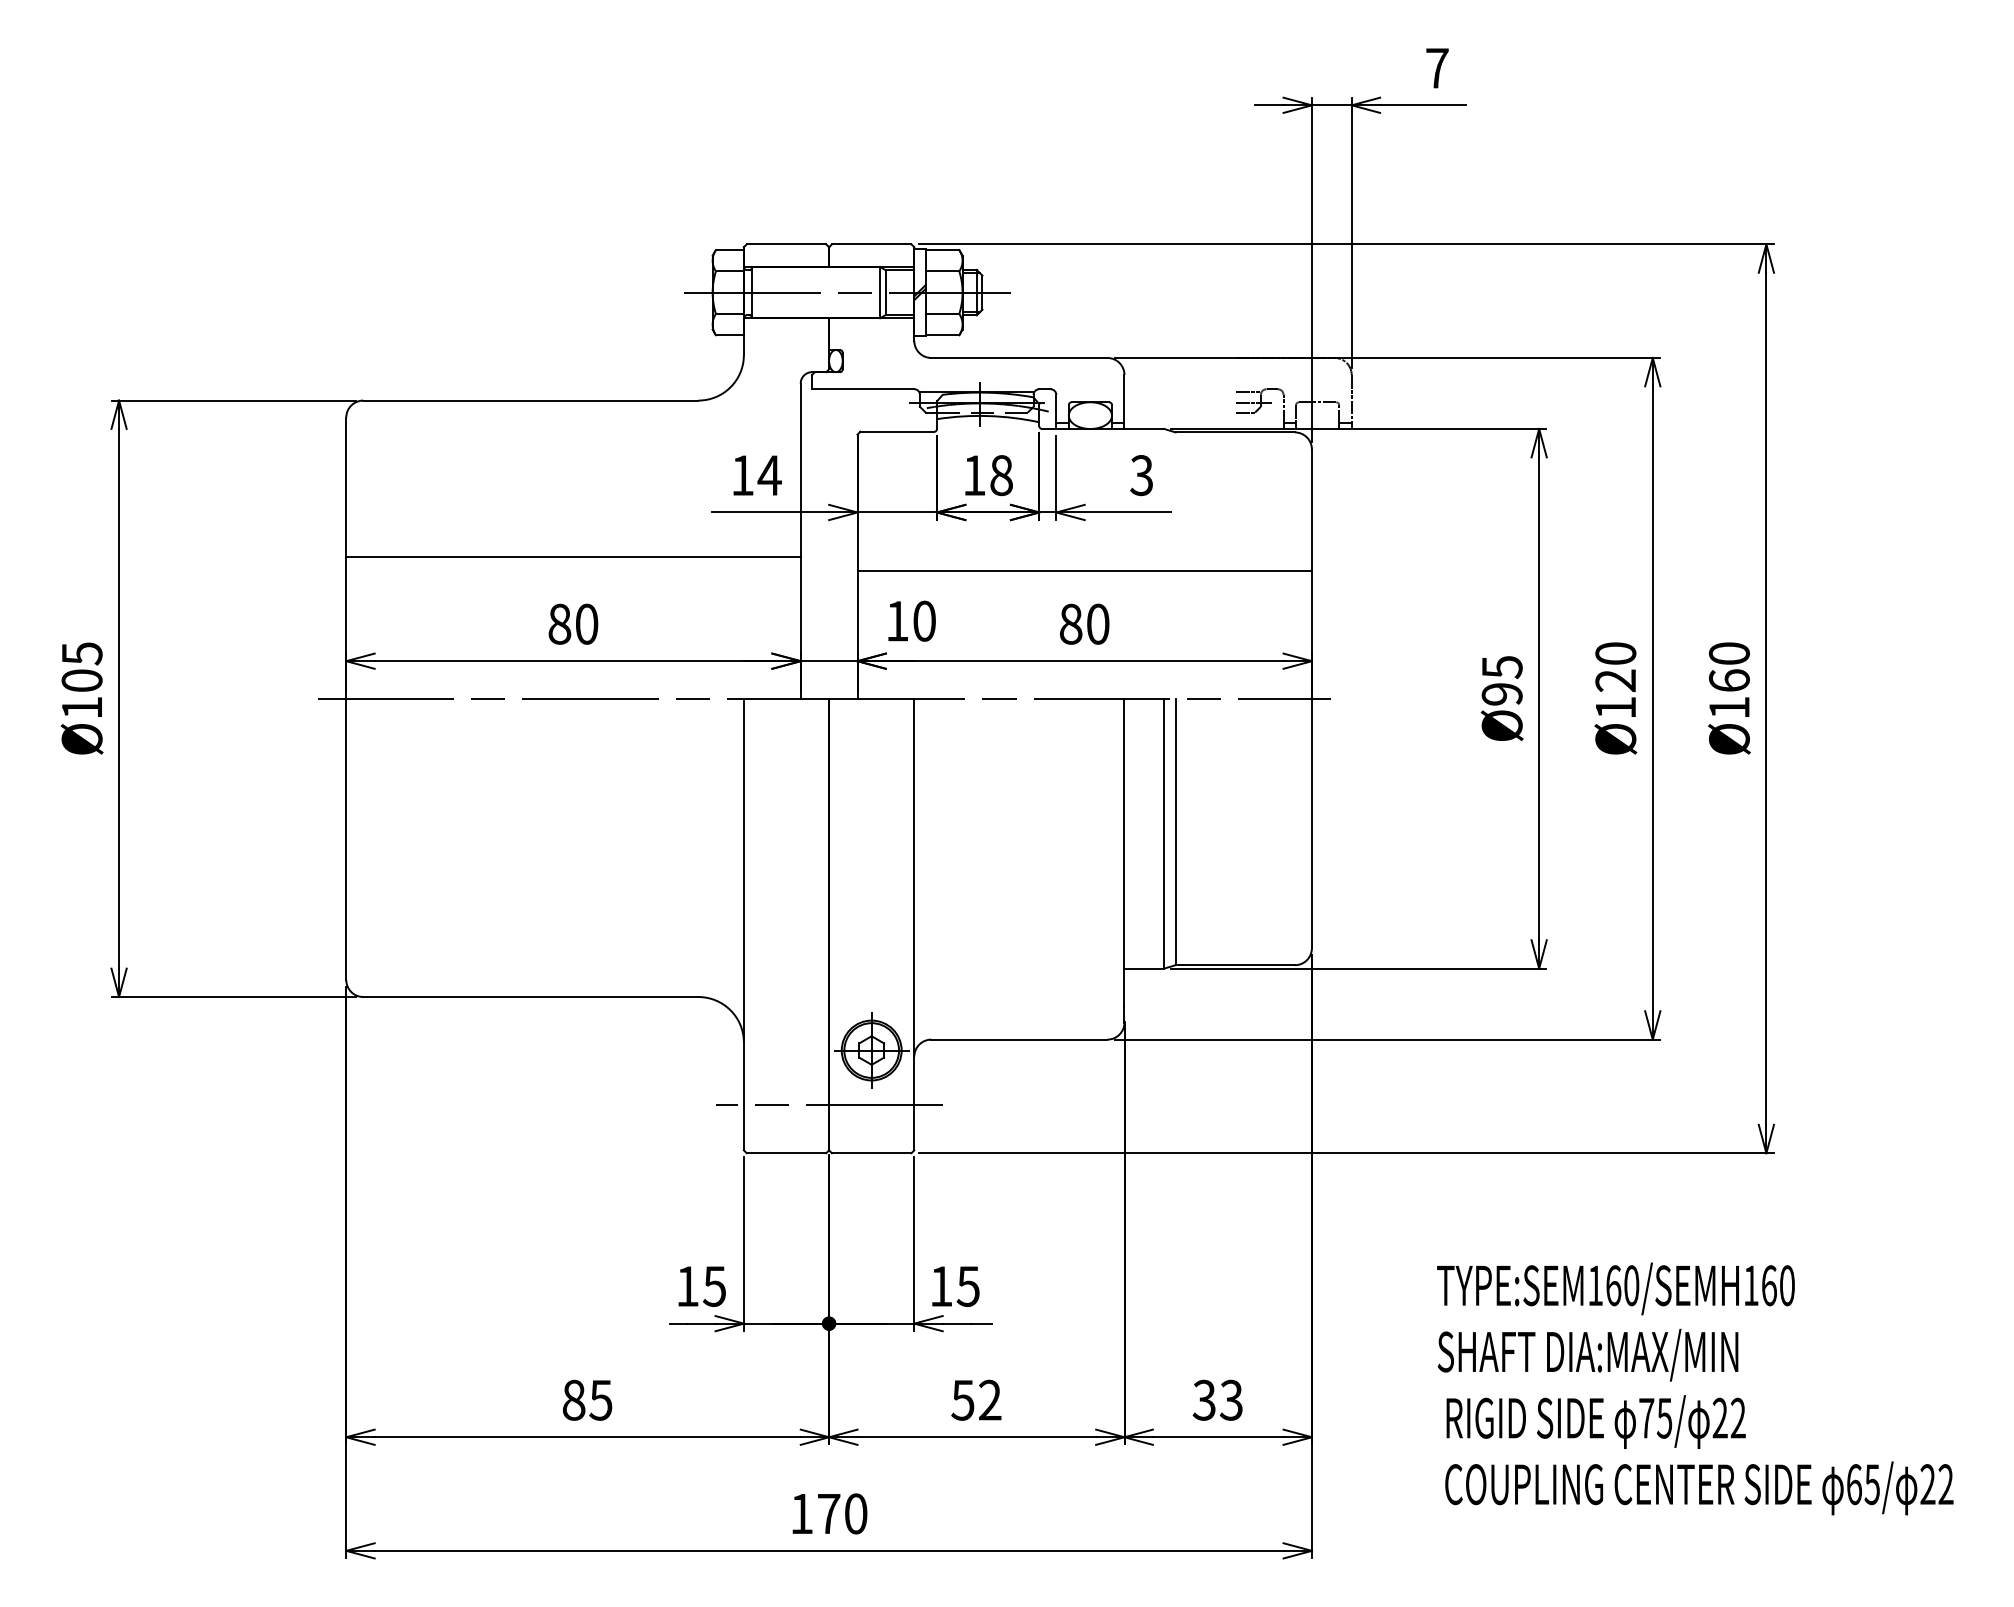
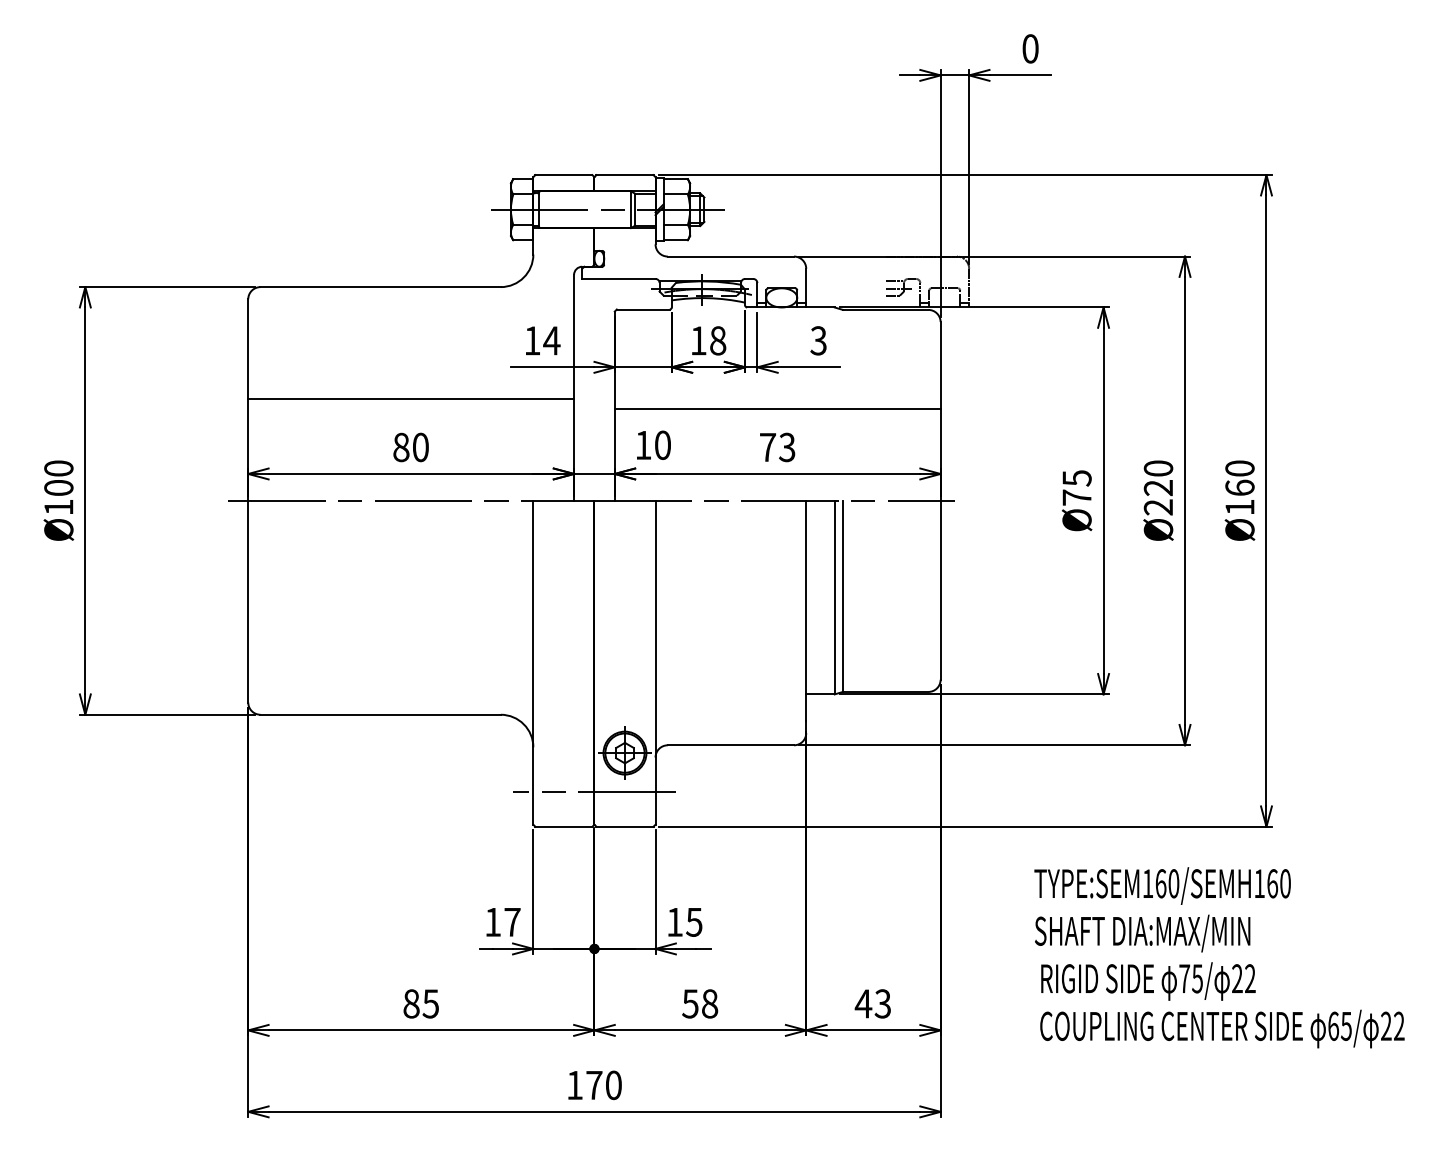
text: (1437, 67) -> (1030, 48), 7 -> 0
text: (1084, 624) -> (777, 447), 80 -> 73
text: (81, 653) -> (58, 468), Ø105 -> Ø100
text: (1501, 694) -> (1076, 497), Ø95 -> Ø75
text: (1614, 707) -> (1157, 507), Ø120 -> Ø220
text: (714, 1286) -> (512, 922), 15 -> 17
text: (1695, 1388) -> (1219, 957), moved
text: (990, 1399) -> (710, 1003), 52 -> 58
text: (1204, 1399) -> (863, 1003), 33 -> 43

